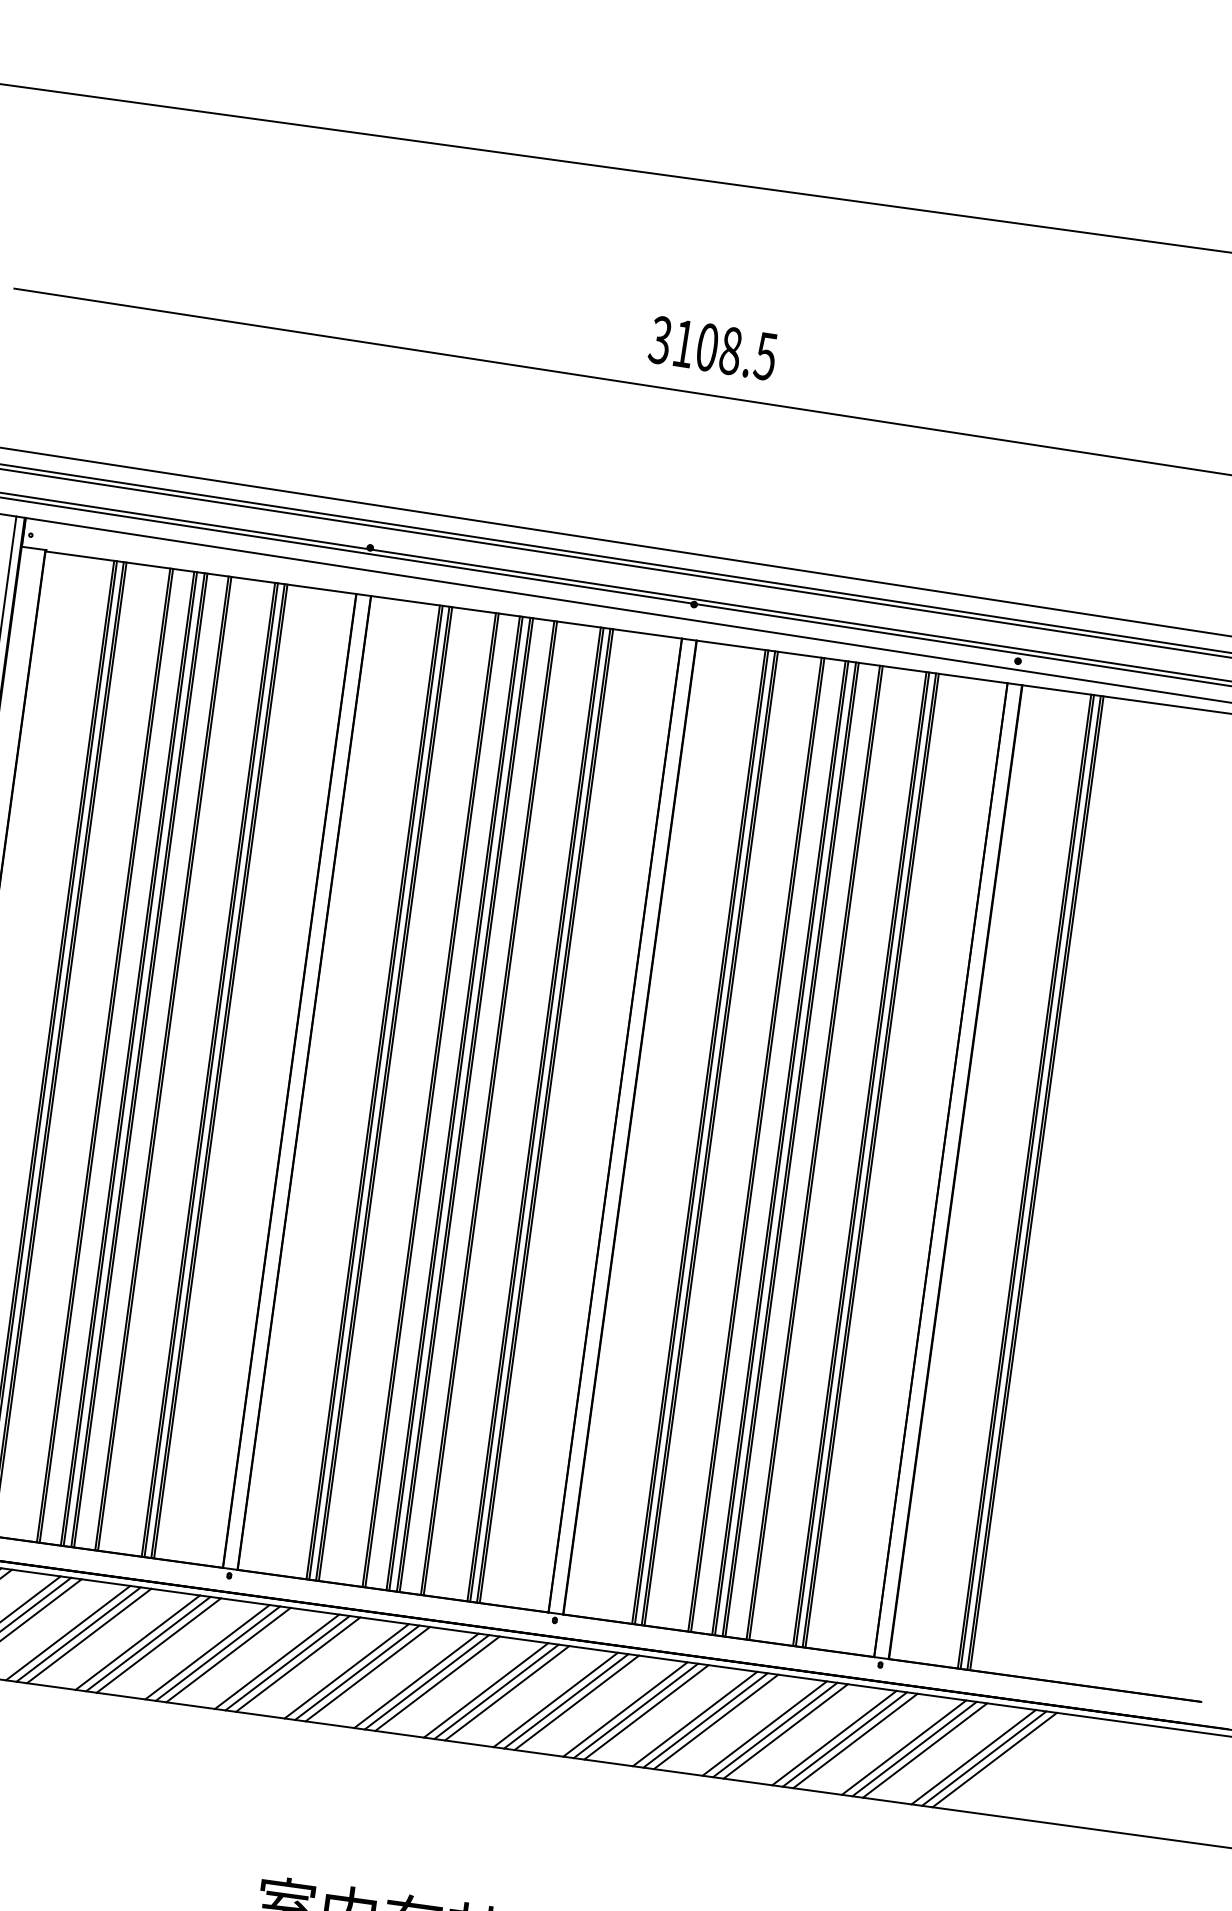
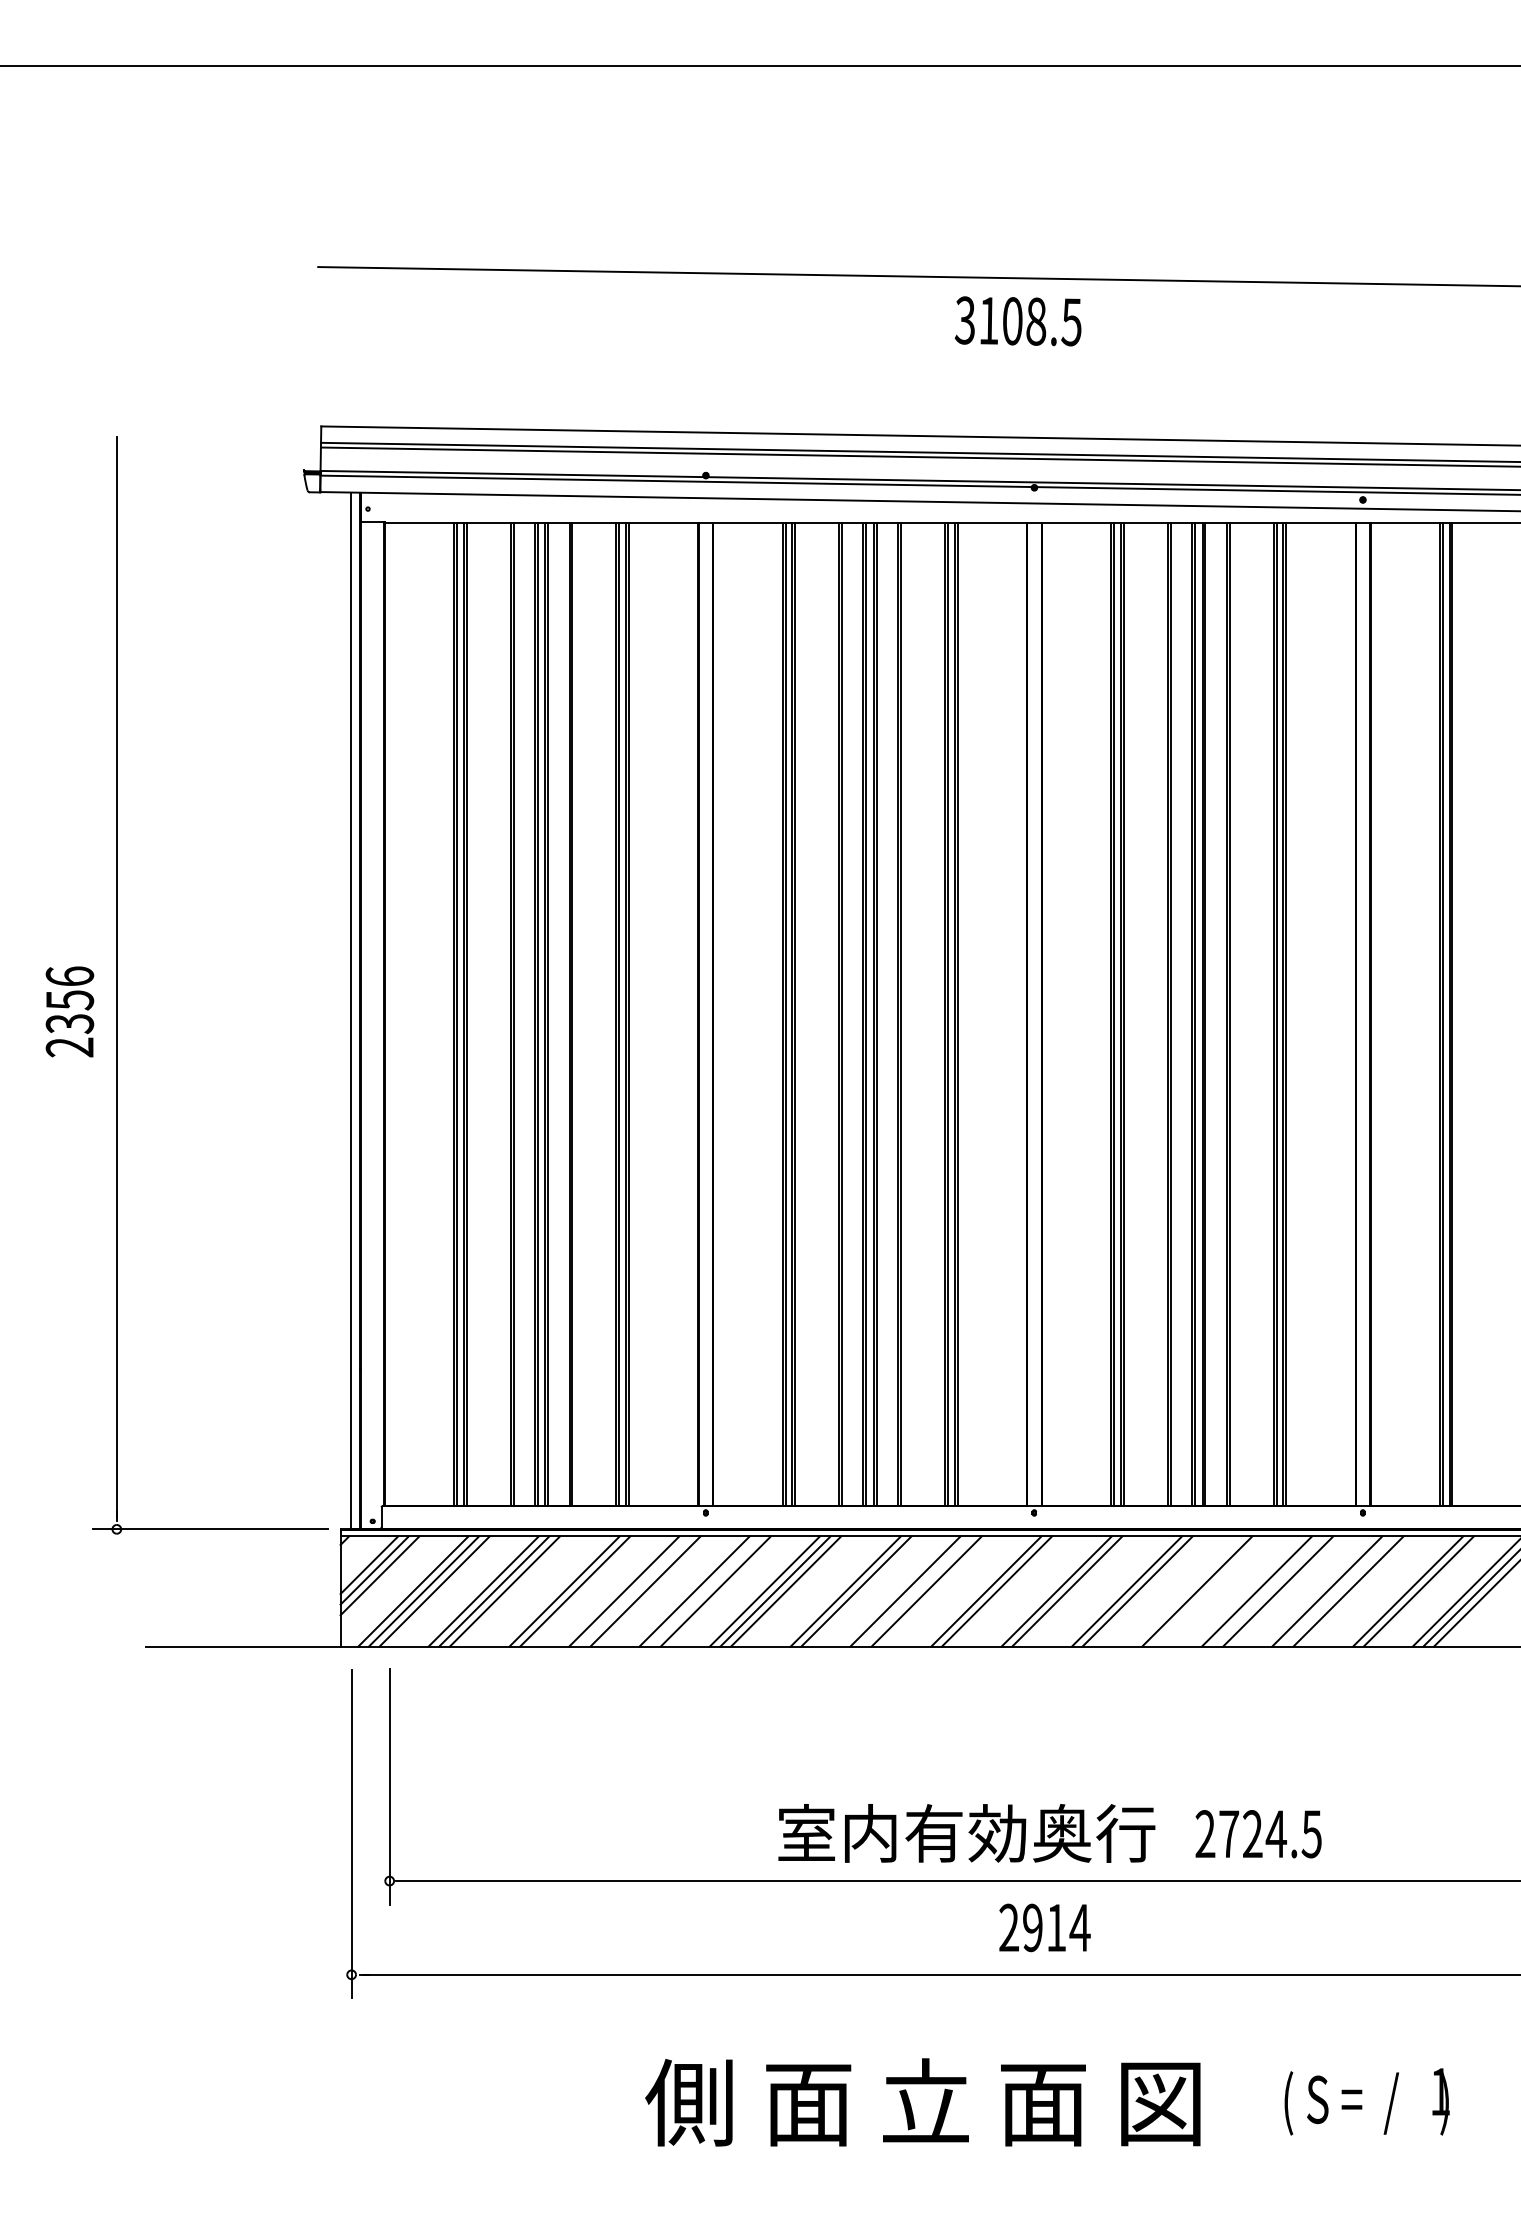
text: (712, 348) -> (1017, 321), moved
line: (67, 1633) -> (553, 1591), removed
line: (148, 1644) -> (634, 1591), removed
line: (217, 1653) -> (704, 1591), removed
line: (346, 1671) -> (834, 1591), removed
line: (426, 1682) -> (915, 1591), removed
line: (485, 1690) -> (975, 1591), removed
line: (555, 1699) -> (1045, 1591), removed
line: (625, 1709) -> (1116, 1591), removed
line: (695, 1718) -> (1186, 1591), removed
line: (715, 1721) -> (1207, 1591), removed
line: (775, 1729) -> (1267, 1591), removed
line: (844, 1739) -> (1337, 1591), removed
line: (904, 1747) -> (1397, 1591), removed

